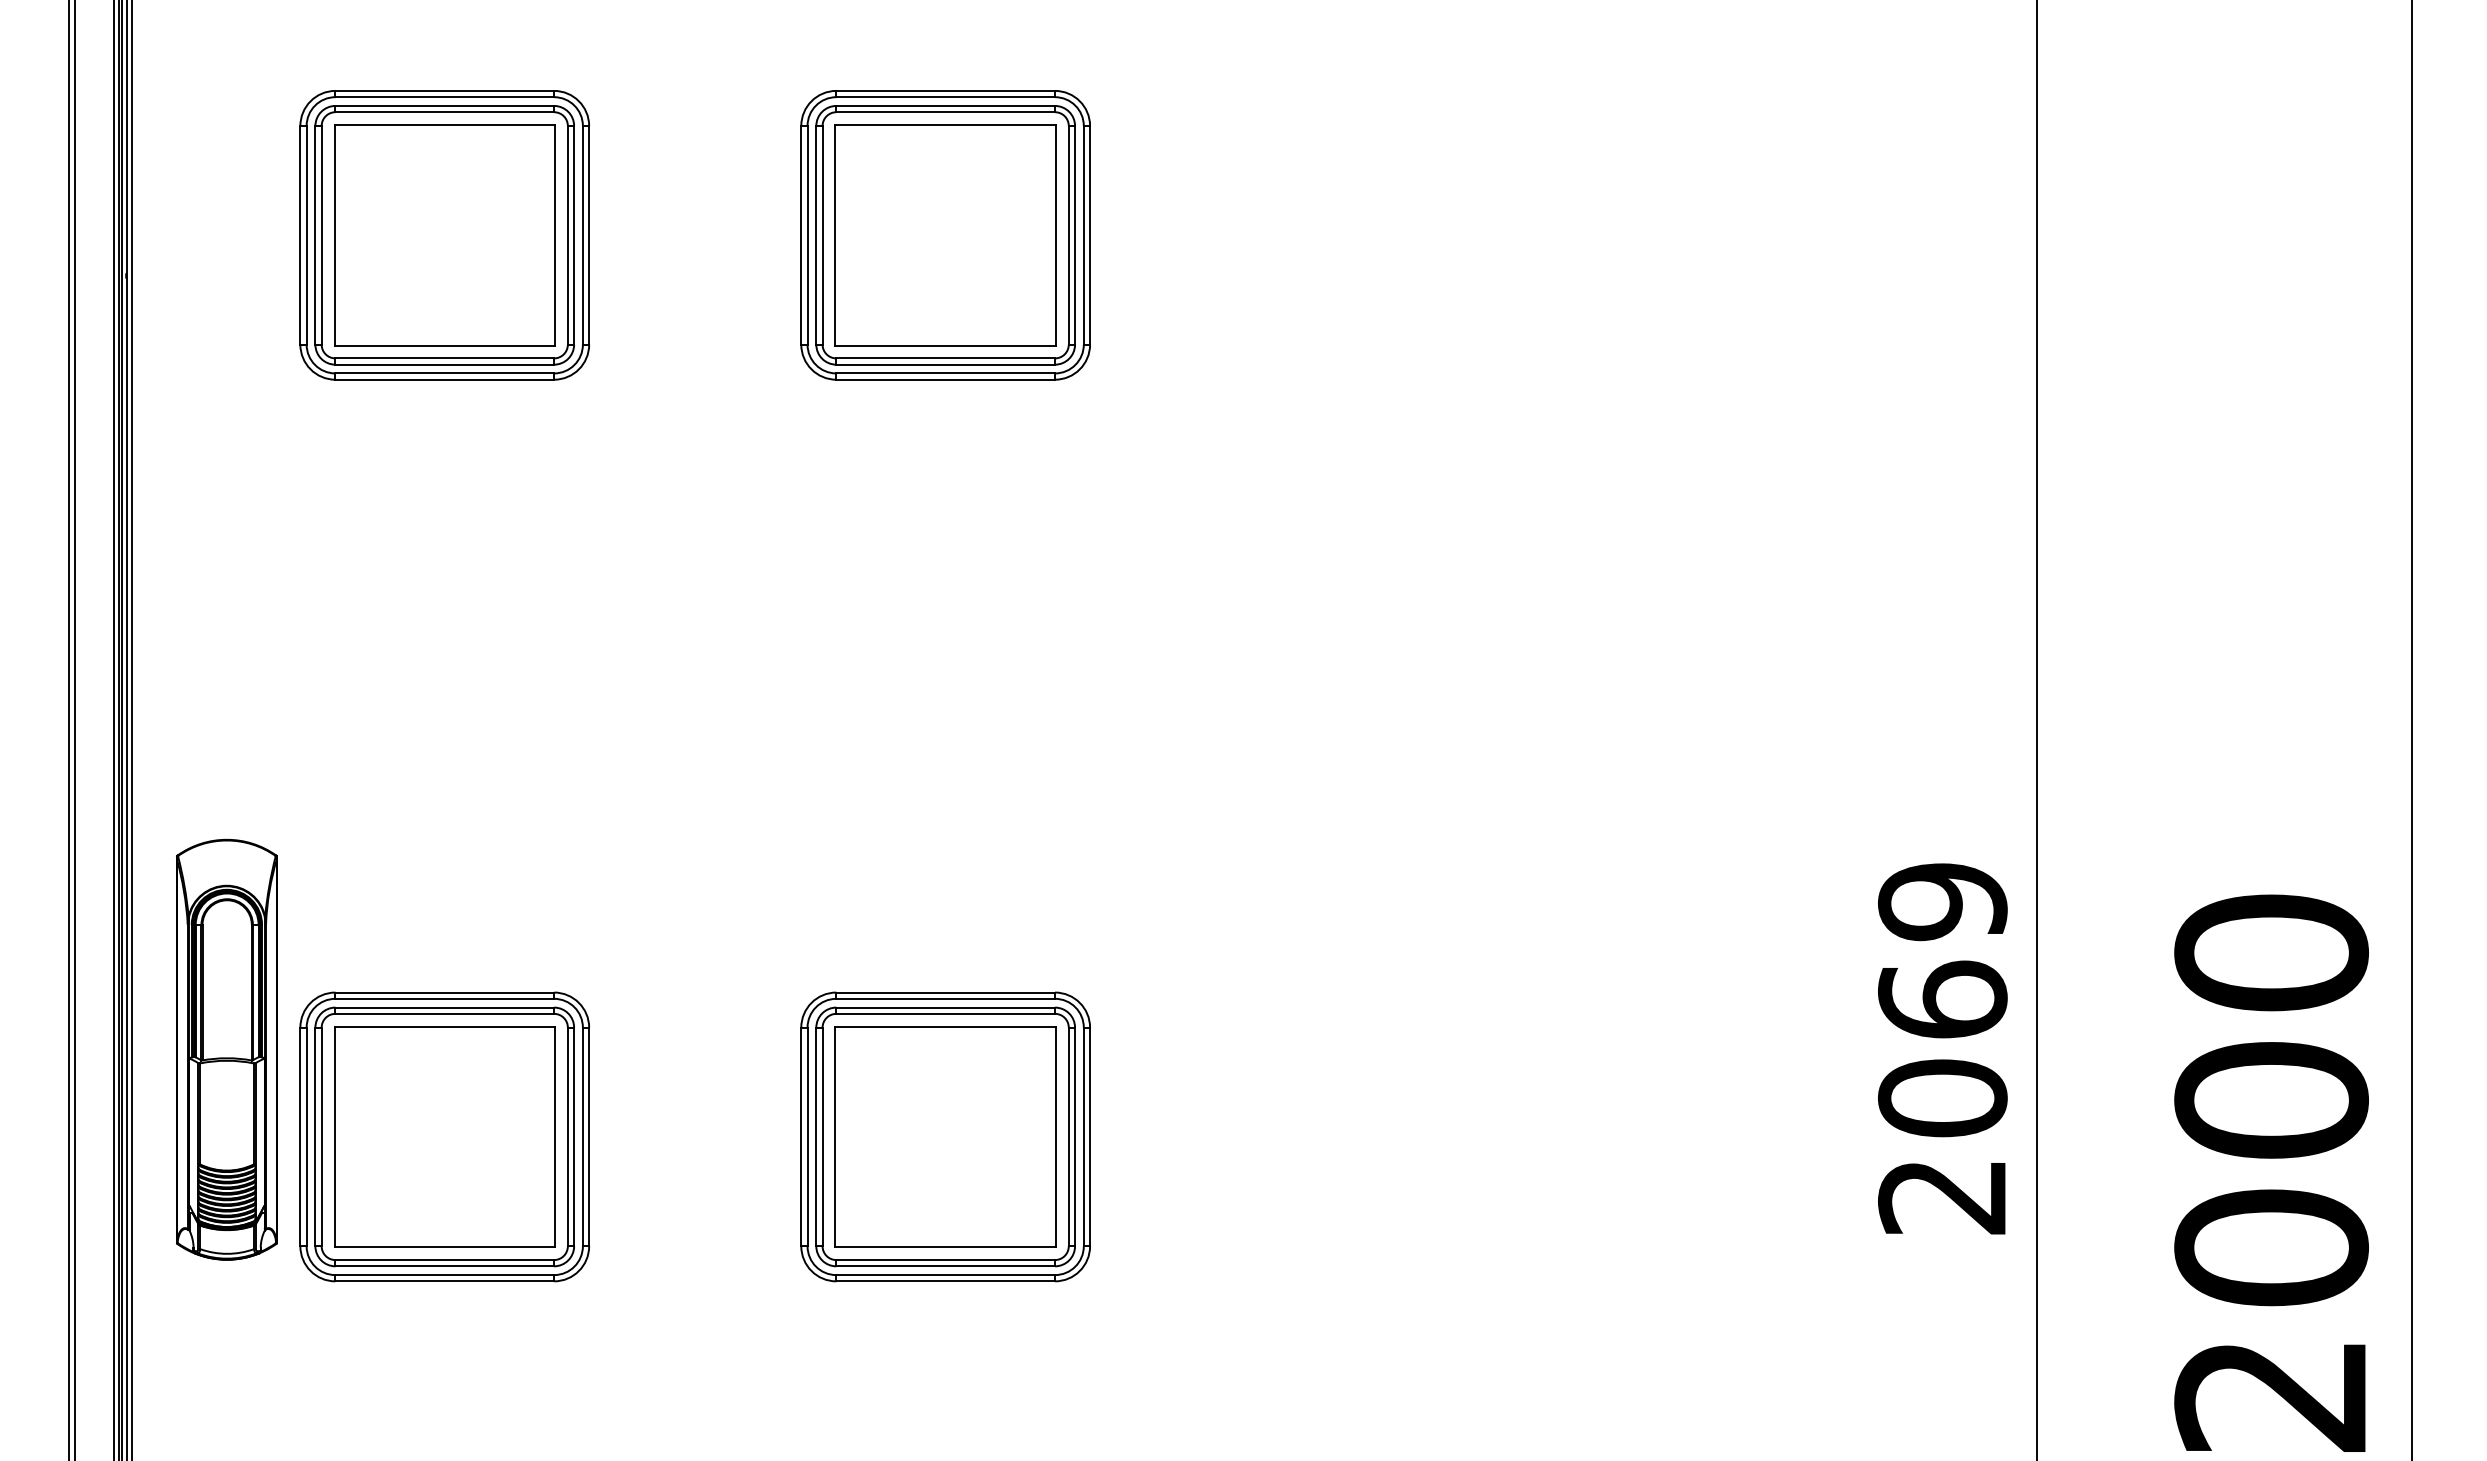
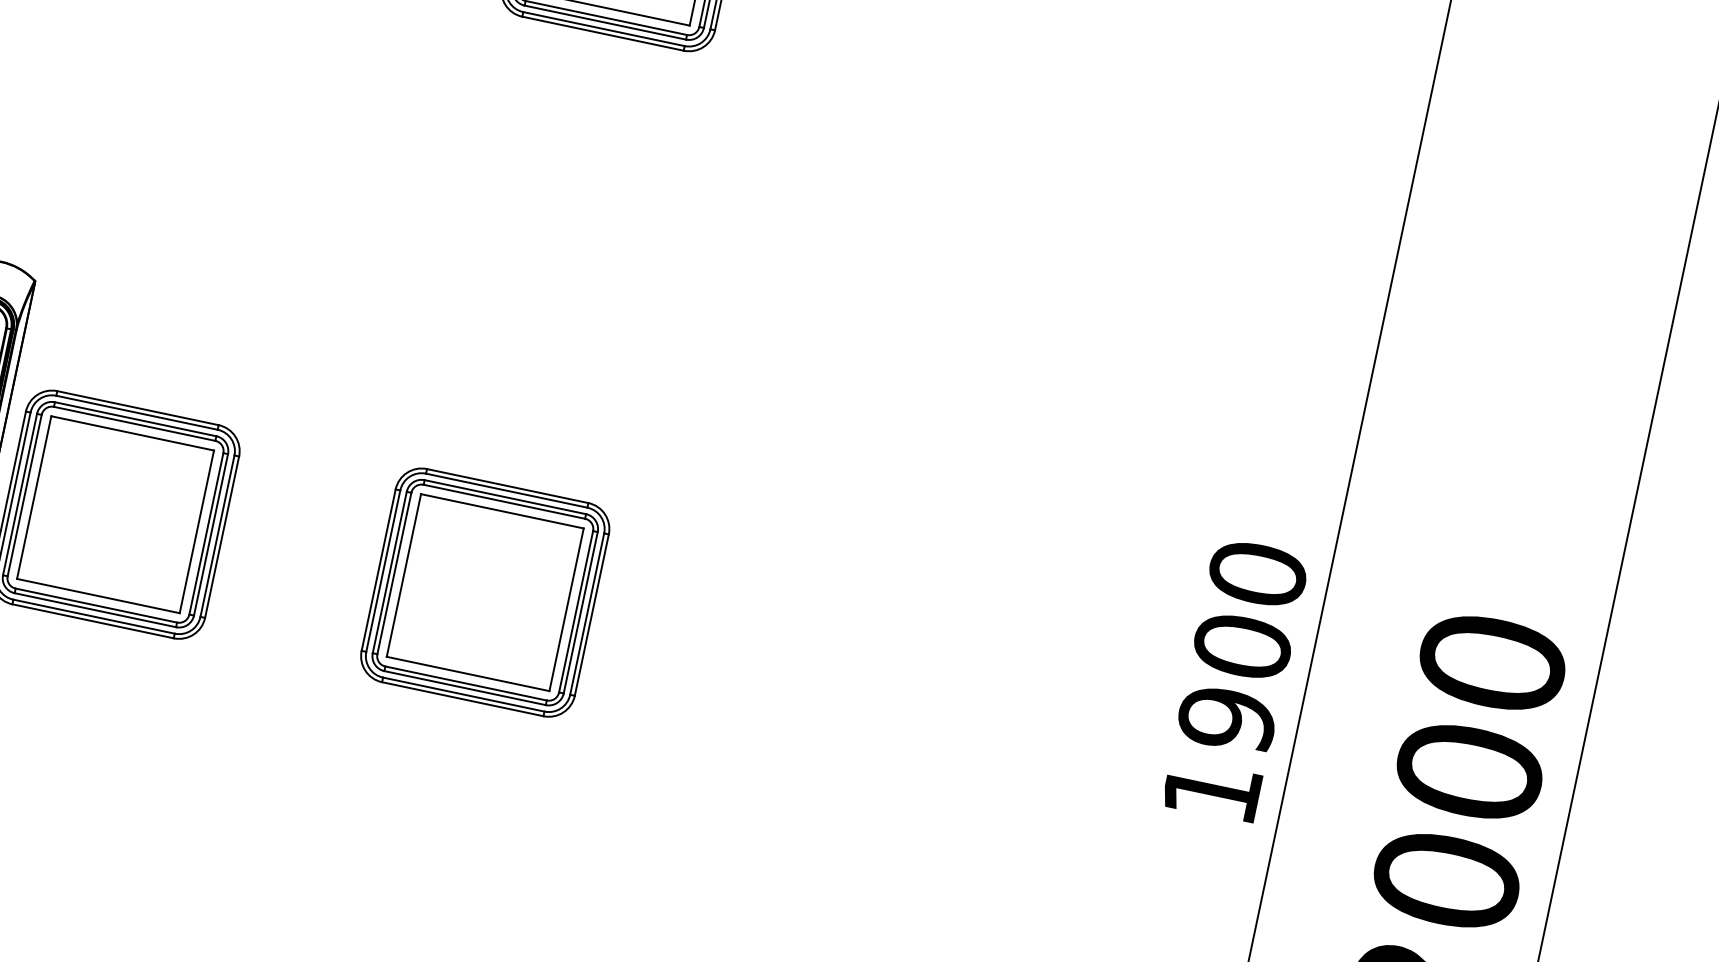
text: (1942, 1048) -> (1234, 682), 2069 -> 1900

